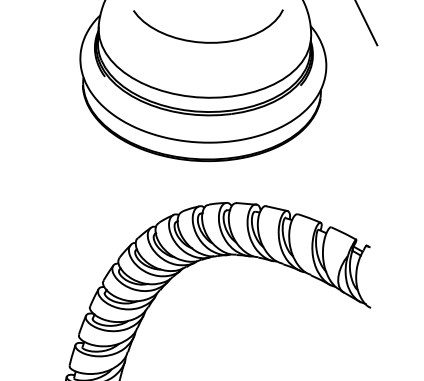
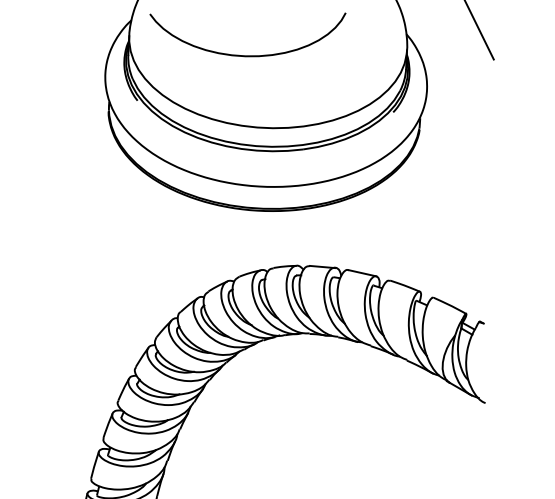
curve: (208, 41) -> (248, 54), moved

